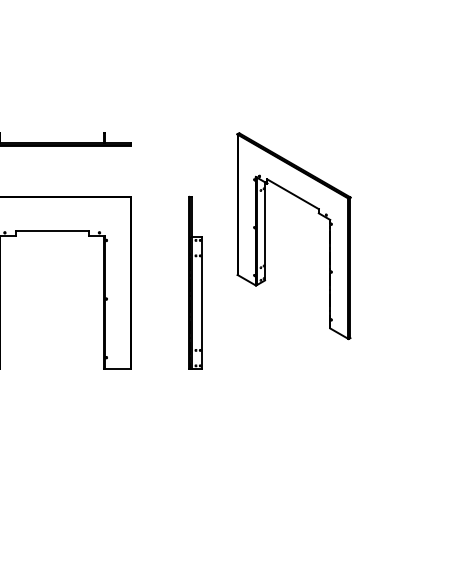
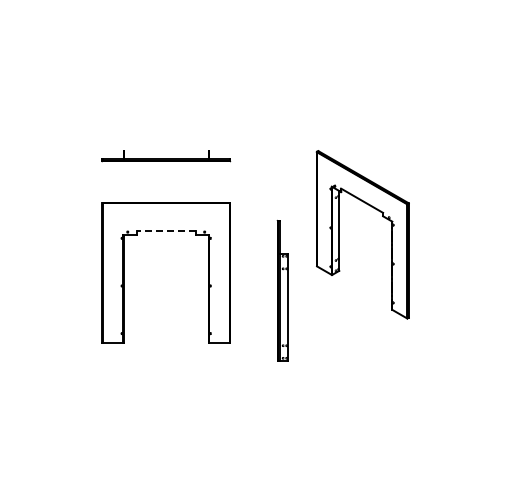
line: (52, 230) -> (166, 230), solid -> dashed
part: (195, 282) -> (282, 290), moved

